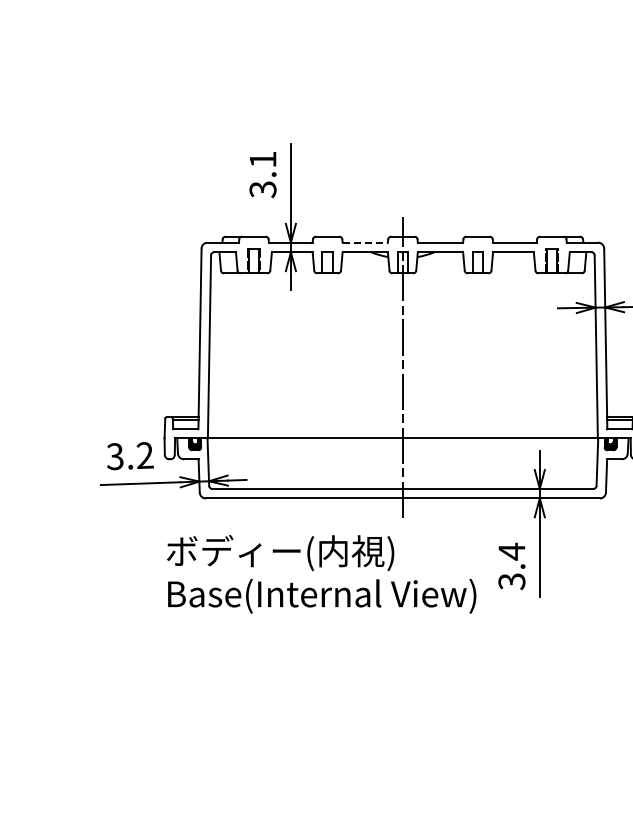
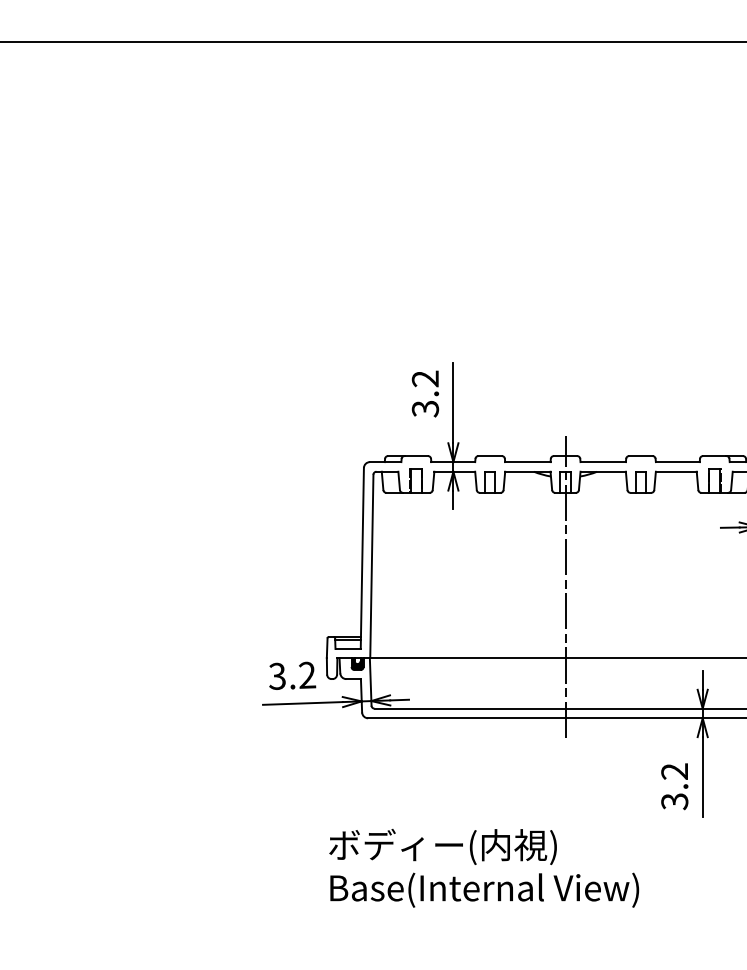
text: (262, 159) -> (424, 378), 3.1 -> 3.2
line: (364, 243) -> (527, 462), dashed -> solid
text: (511, 551) -> (674, 771), 3.4 -> 3.2
text: (321, 574) -> (484, 868), moved

